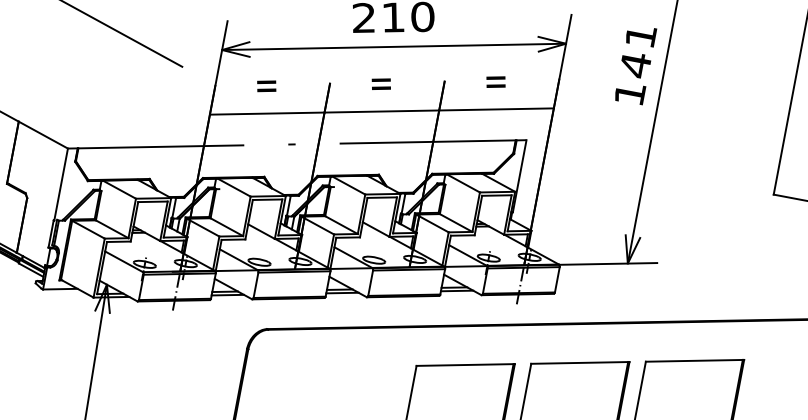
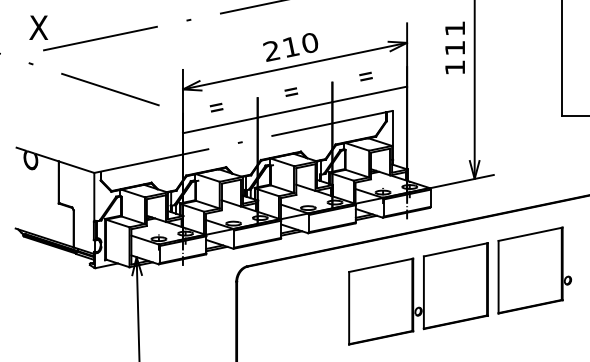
text: (634, 65) -> (454, 48), 141 -> 111

